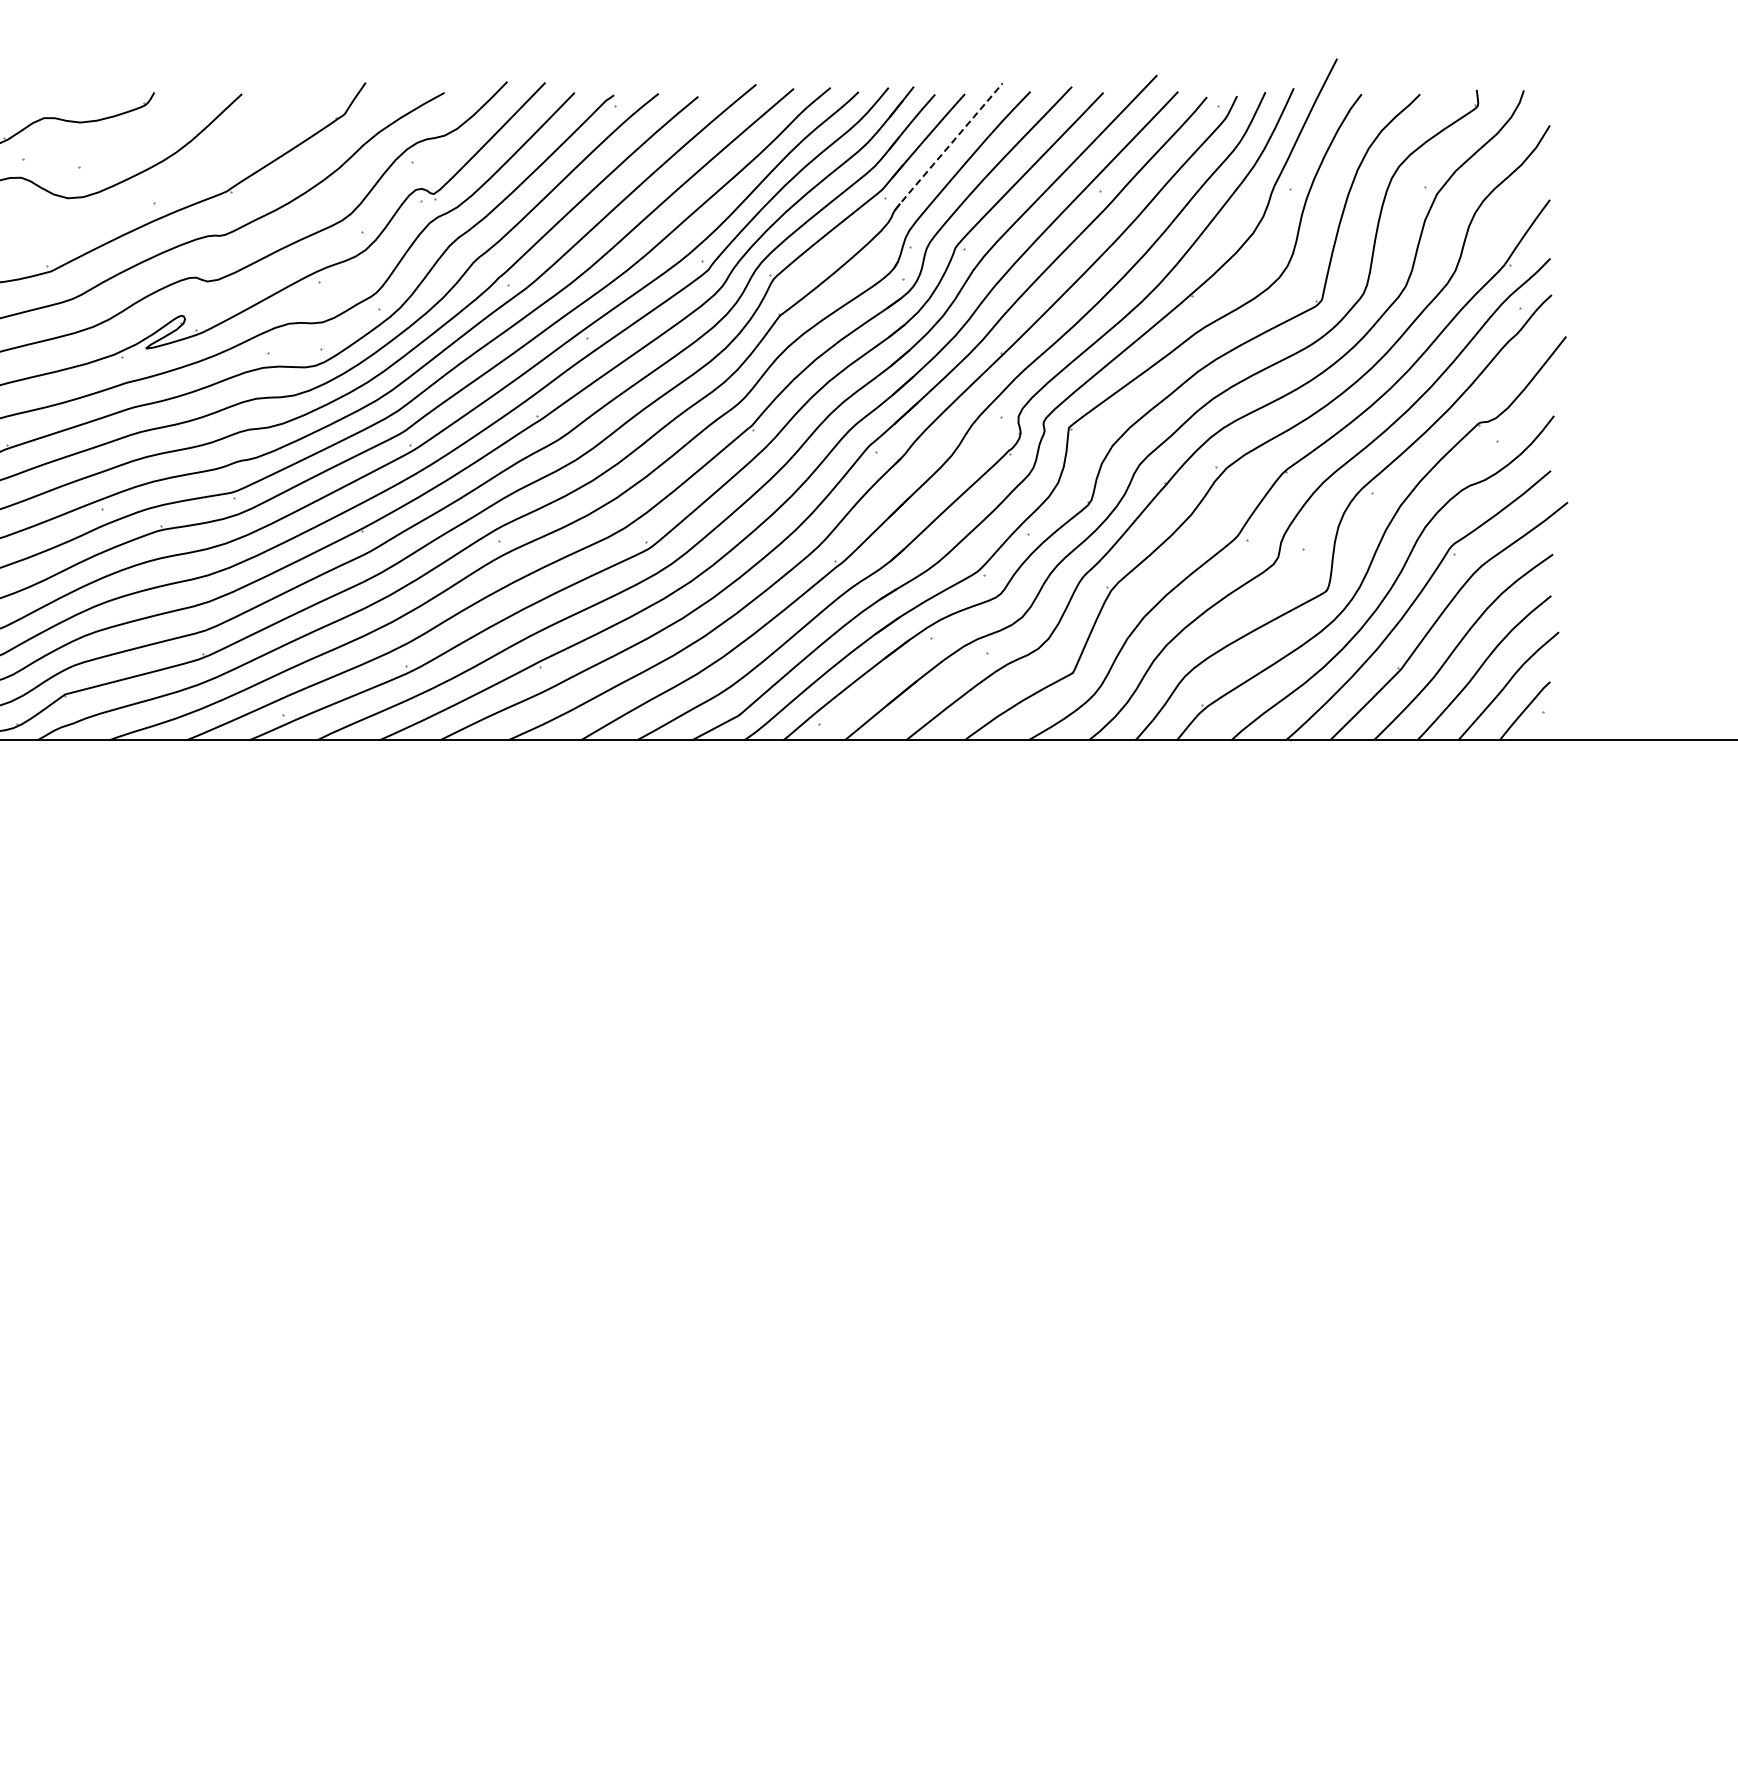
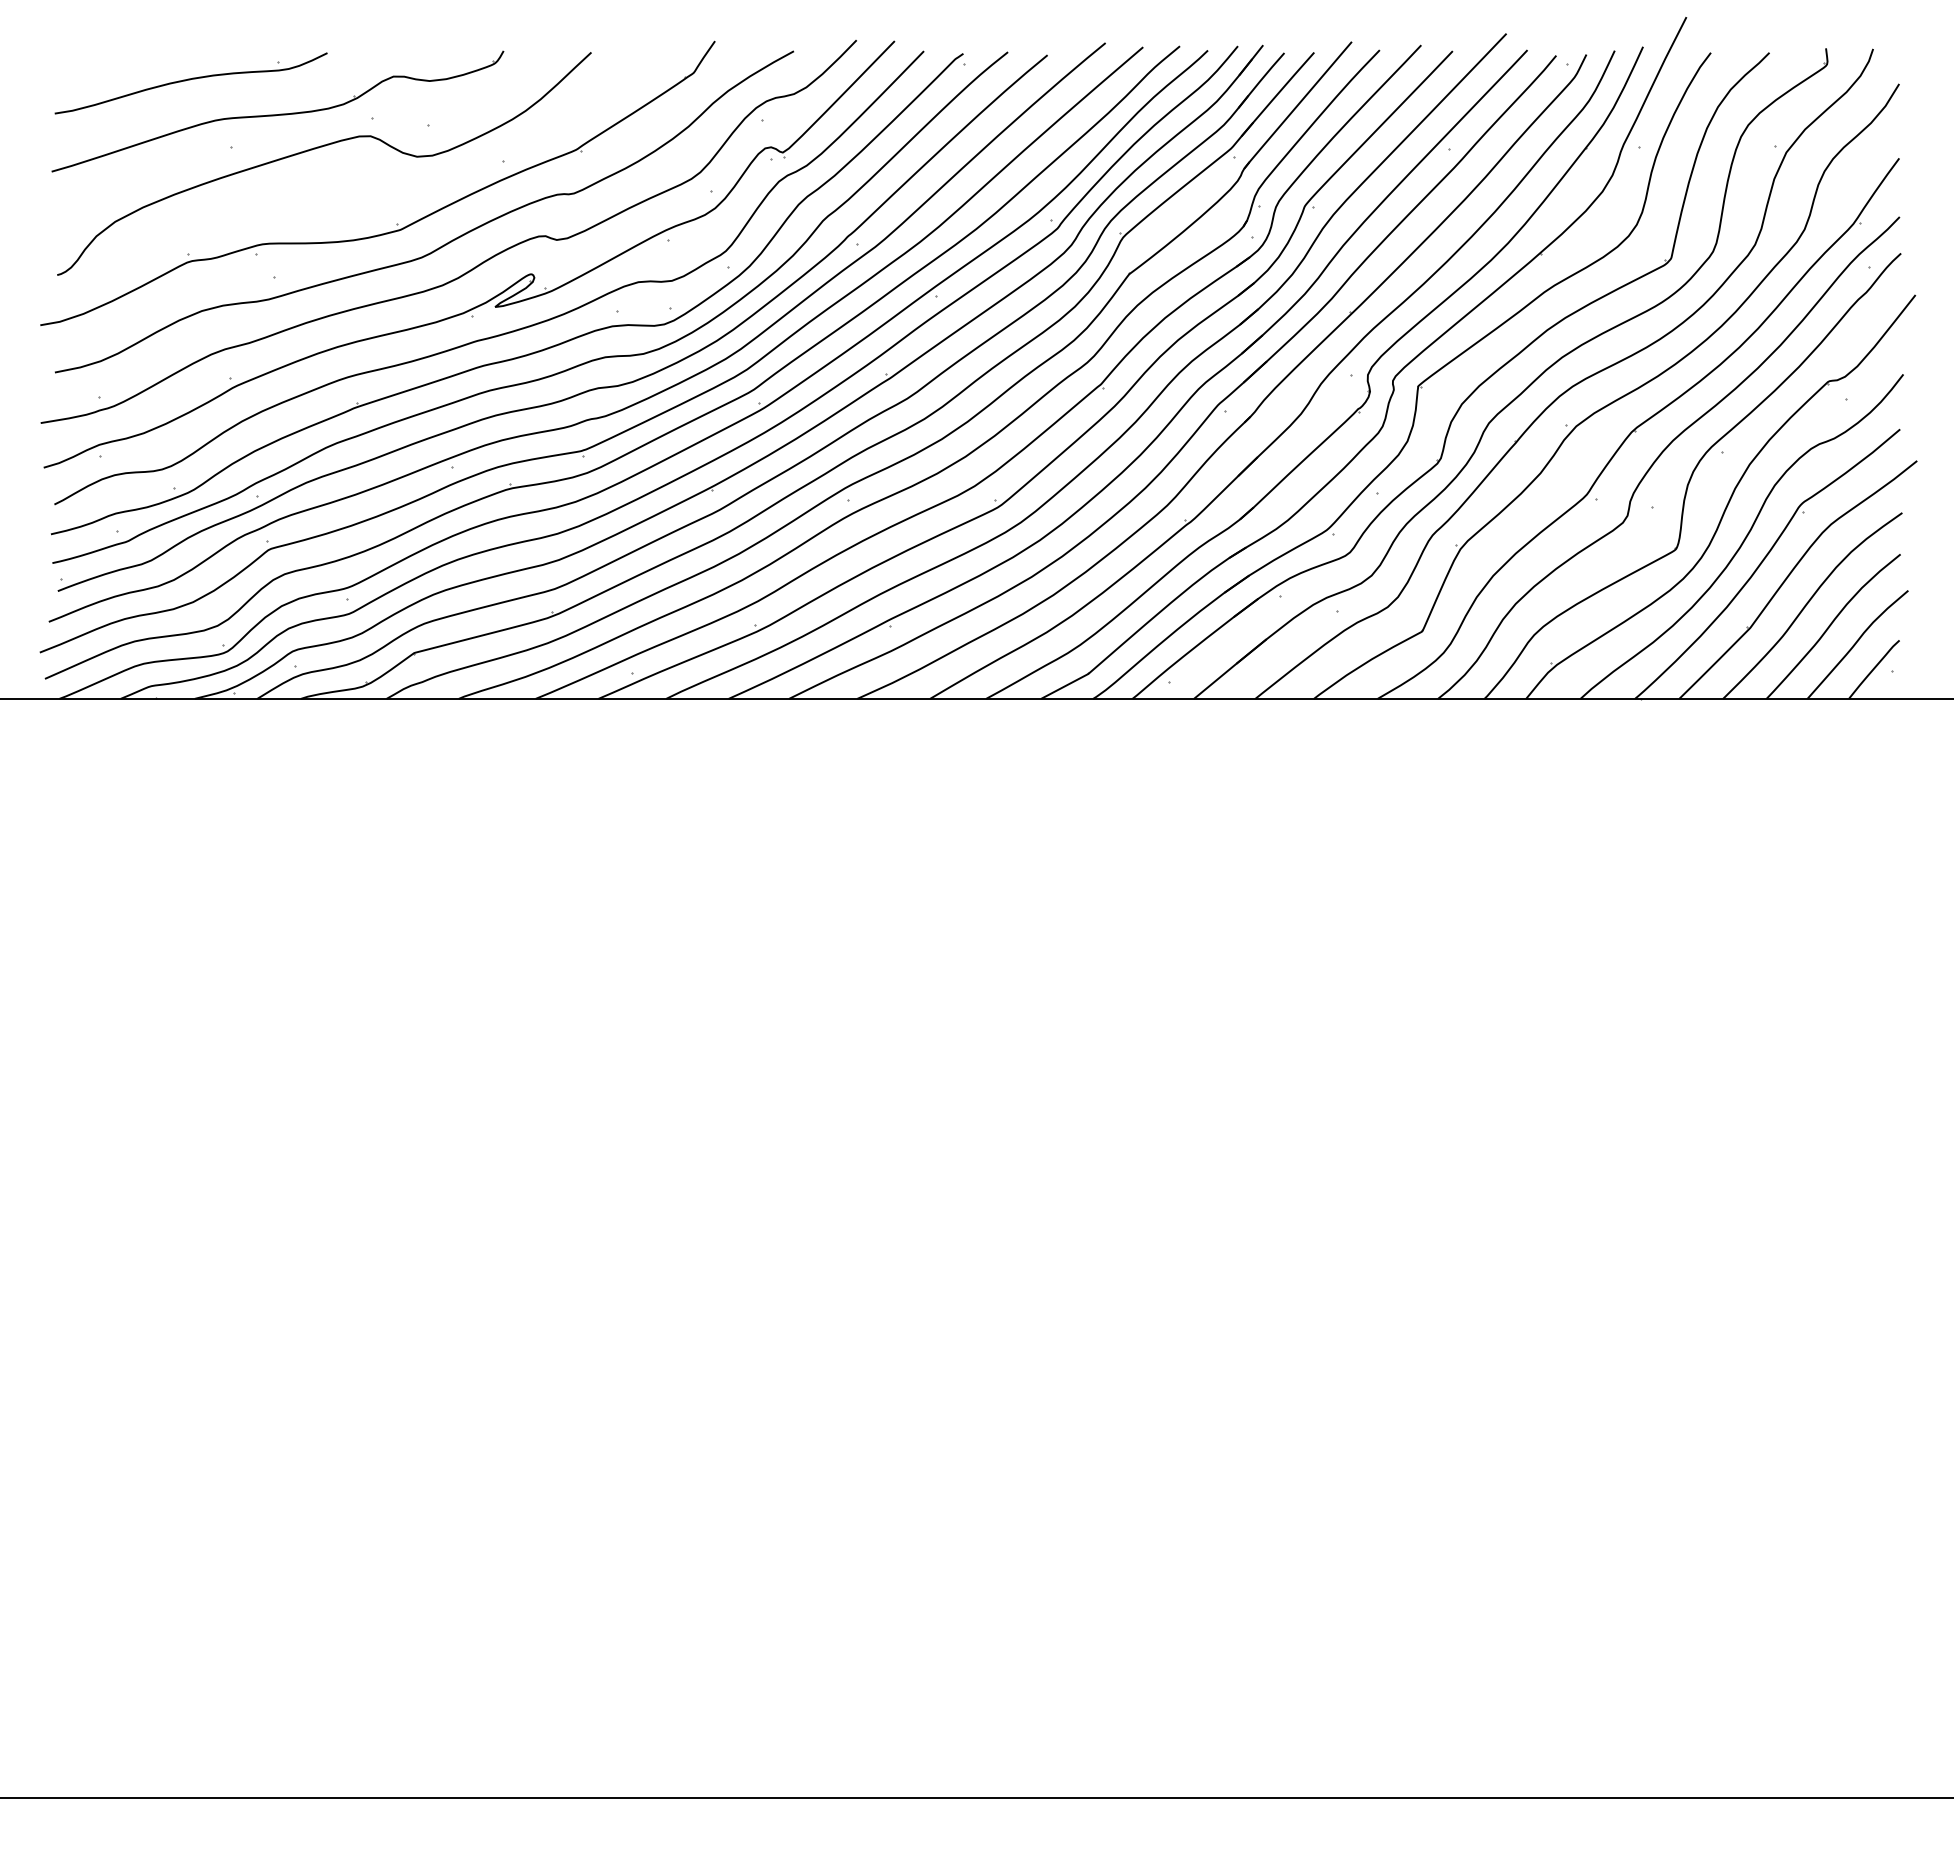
line: (948, 148) -> (1297, 106), dashed -> solid

